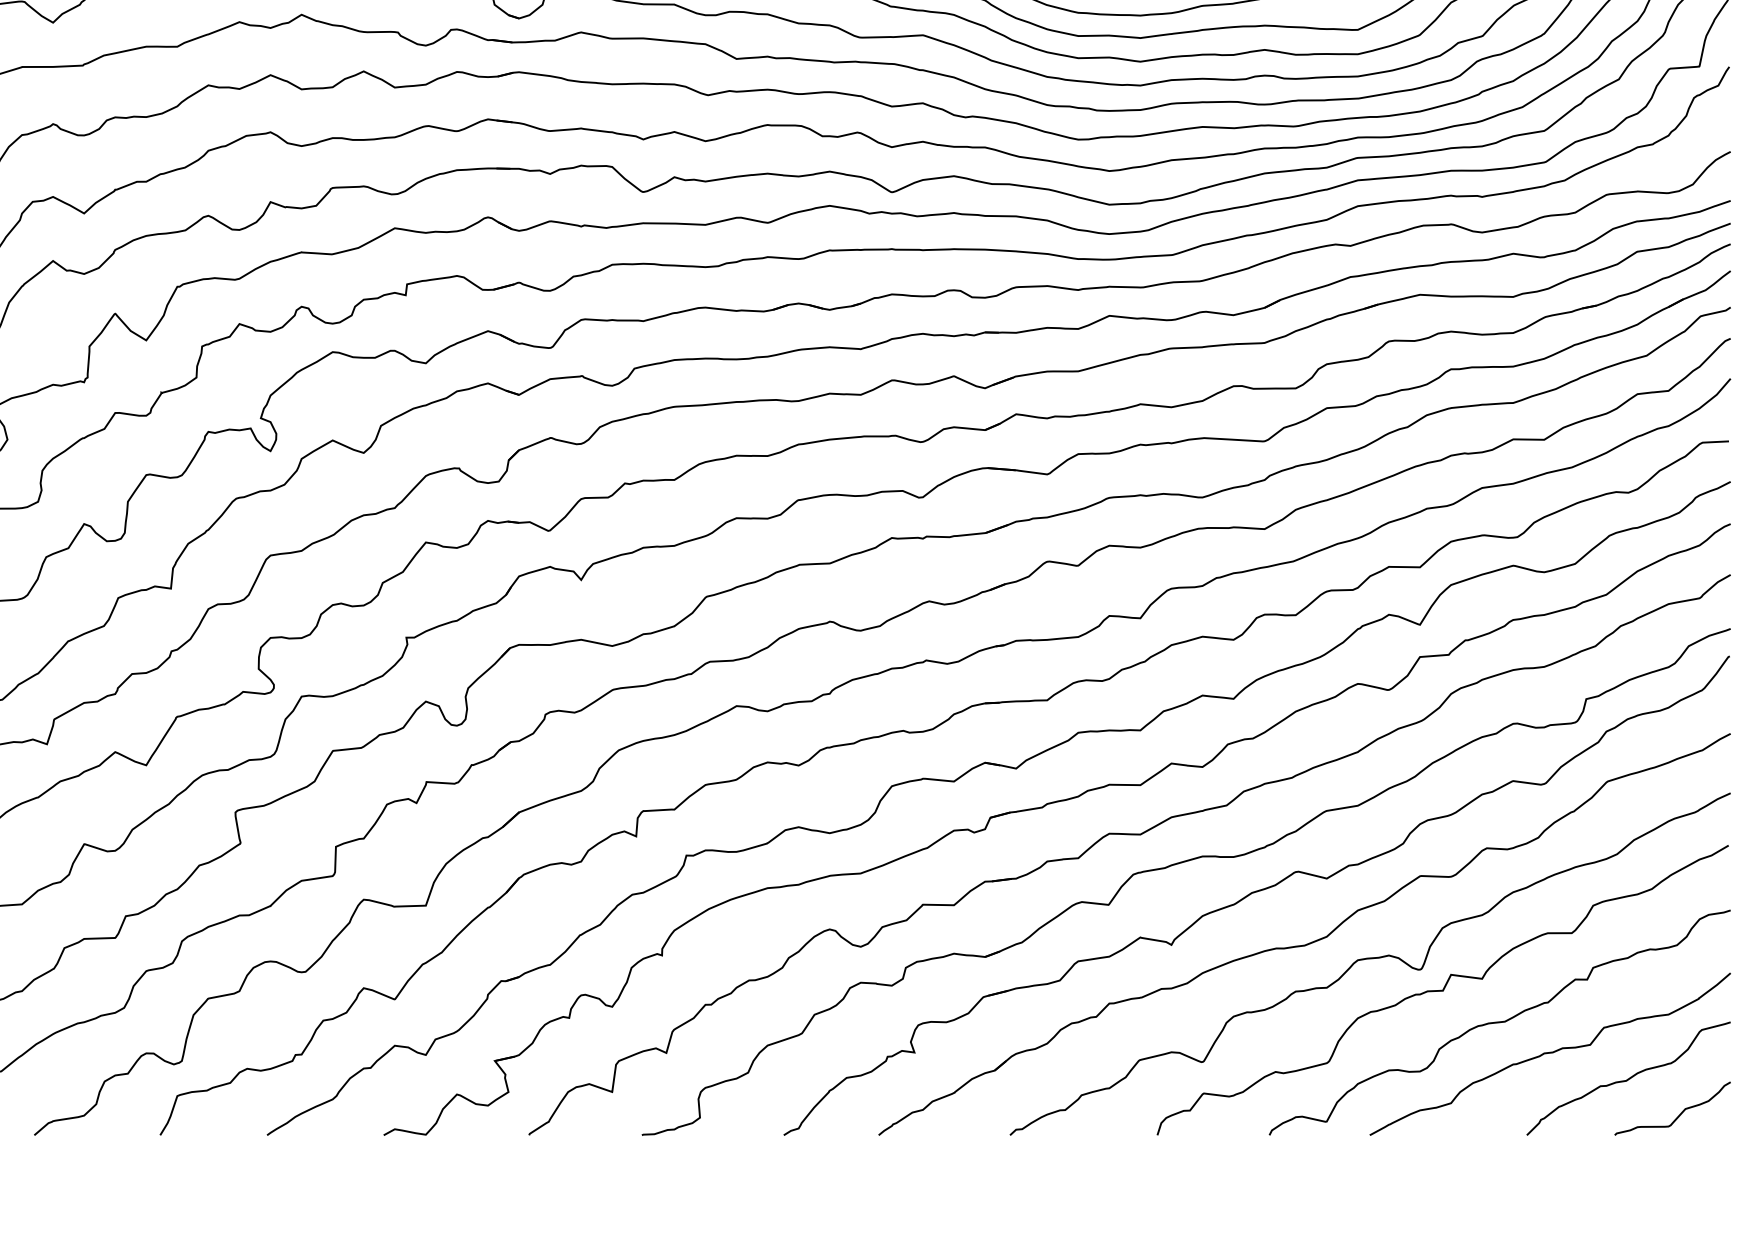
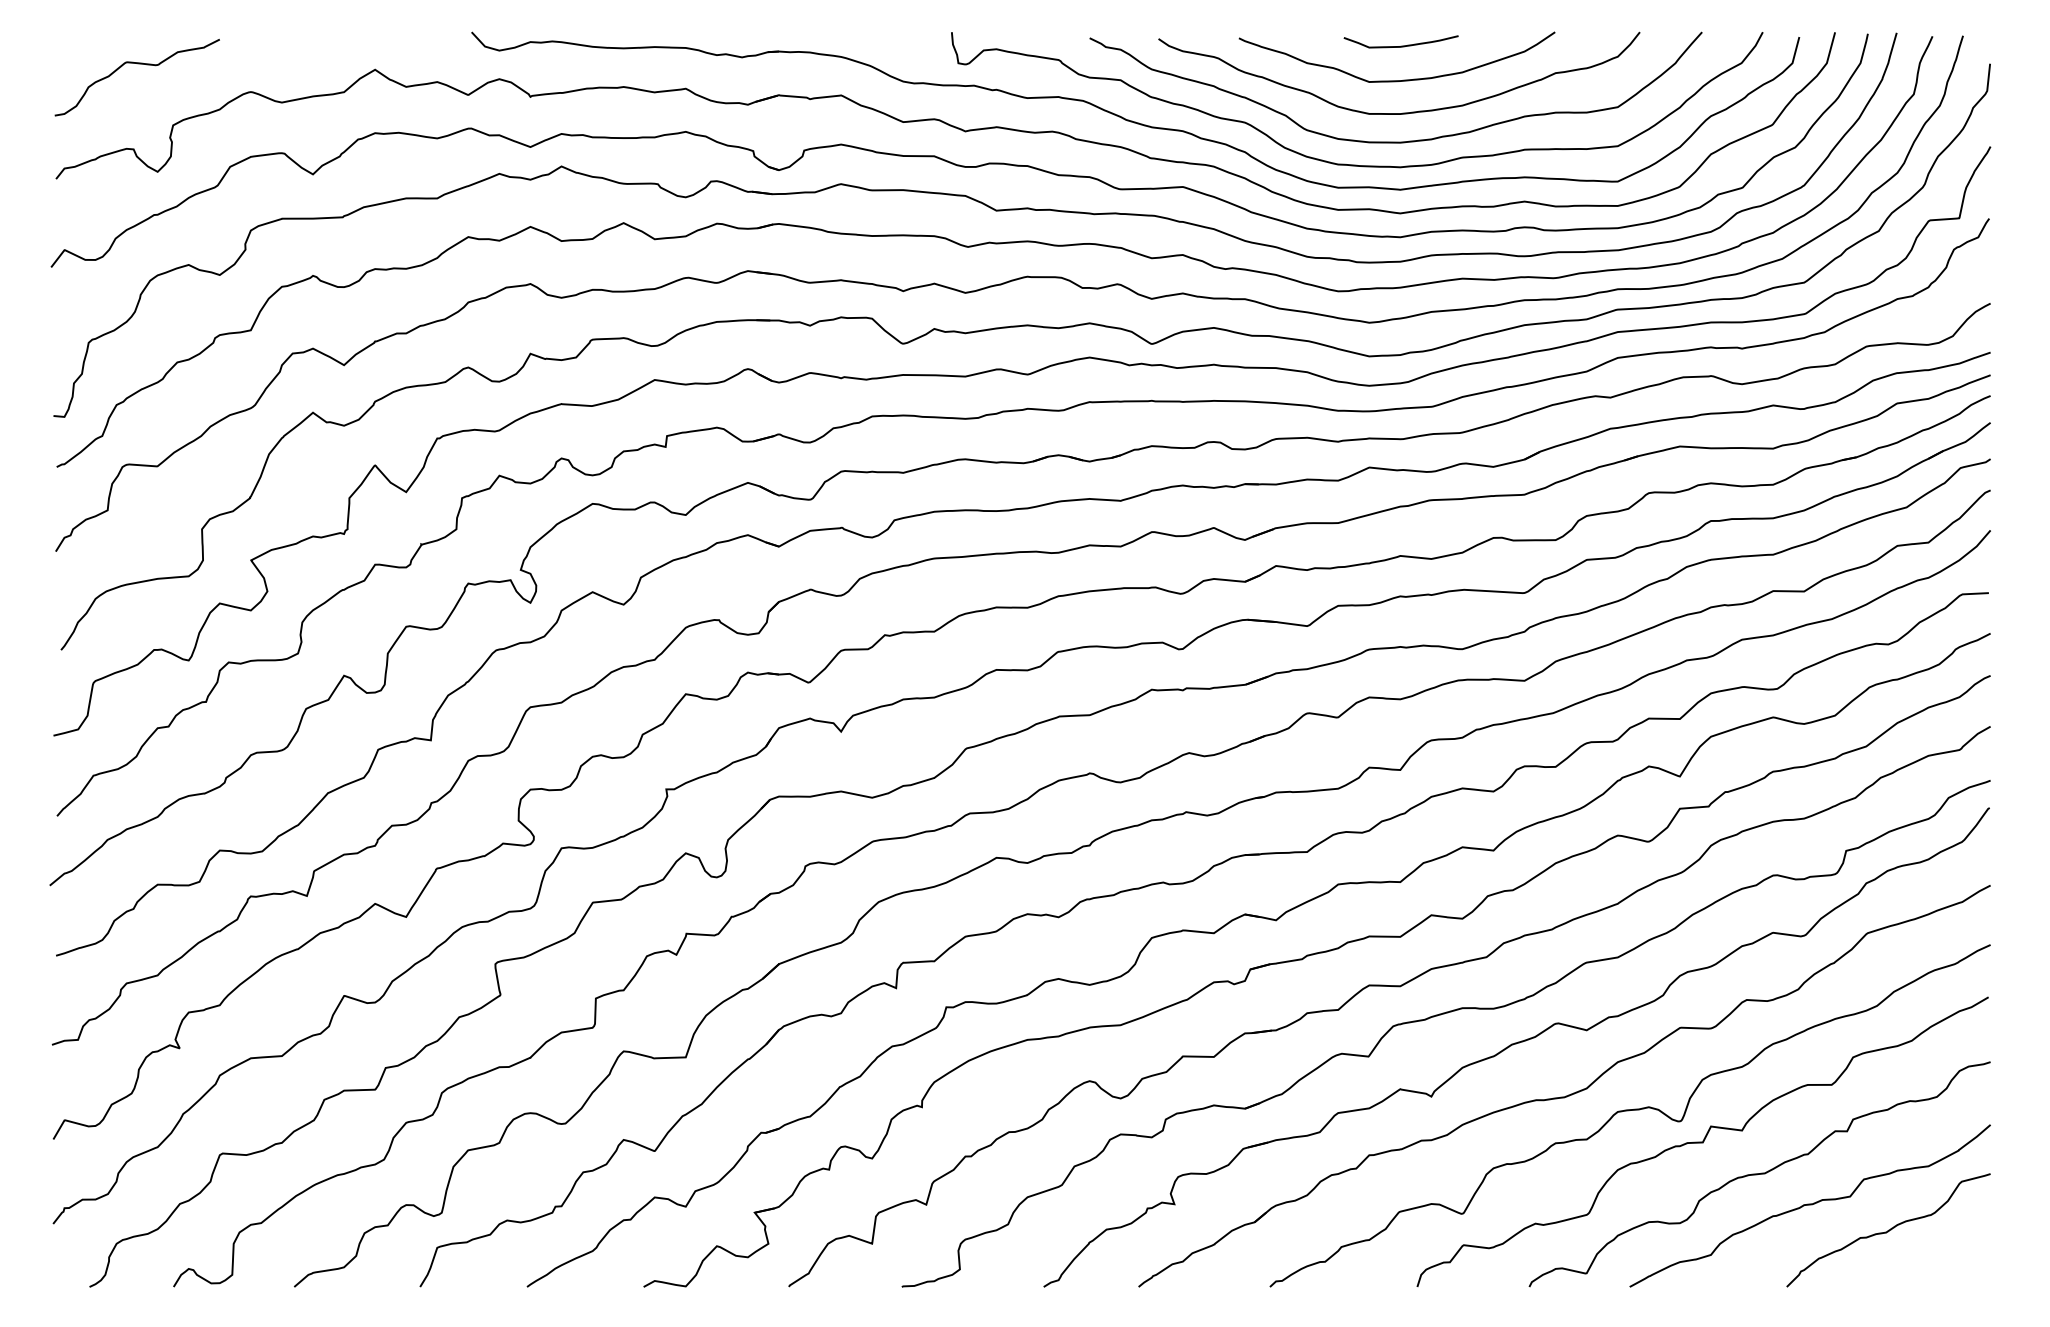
curve: (1678, 1114) -> (1938, 1266), removed

